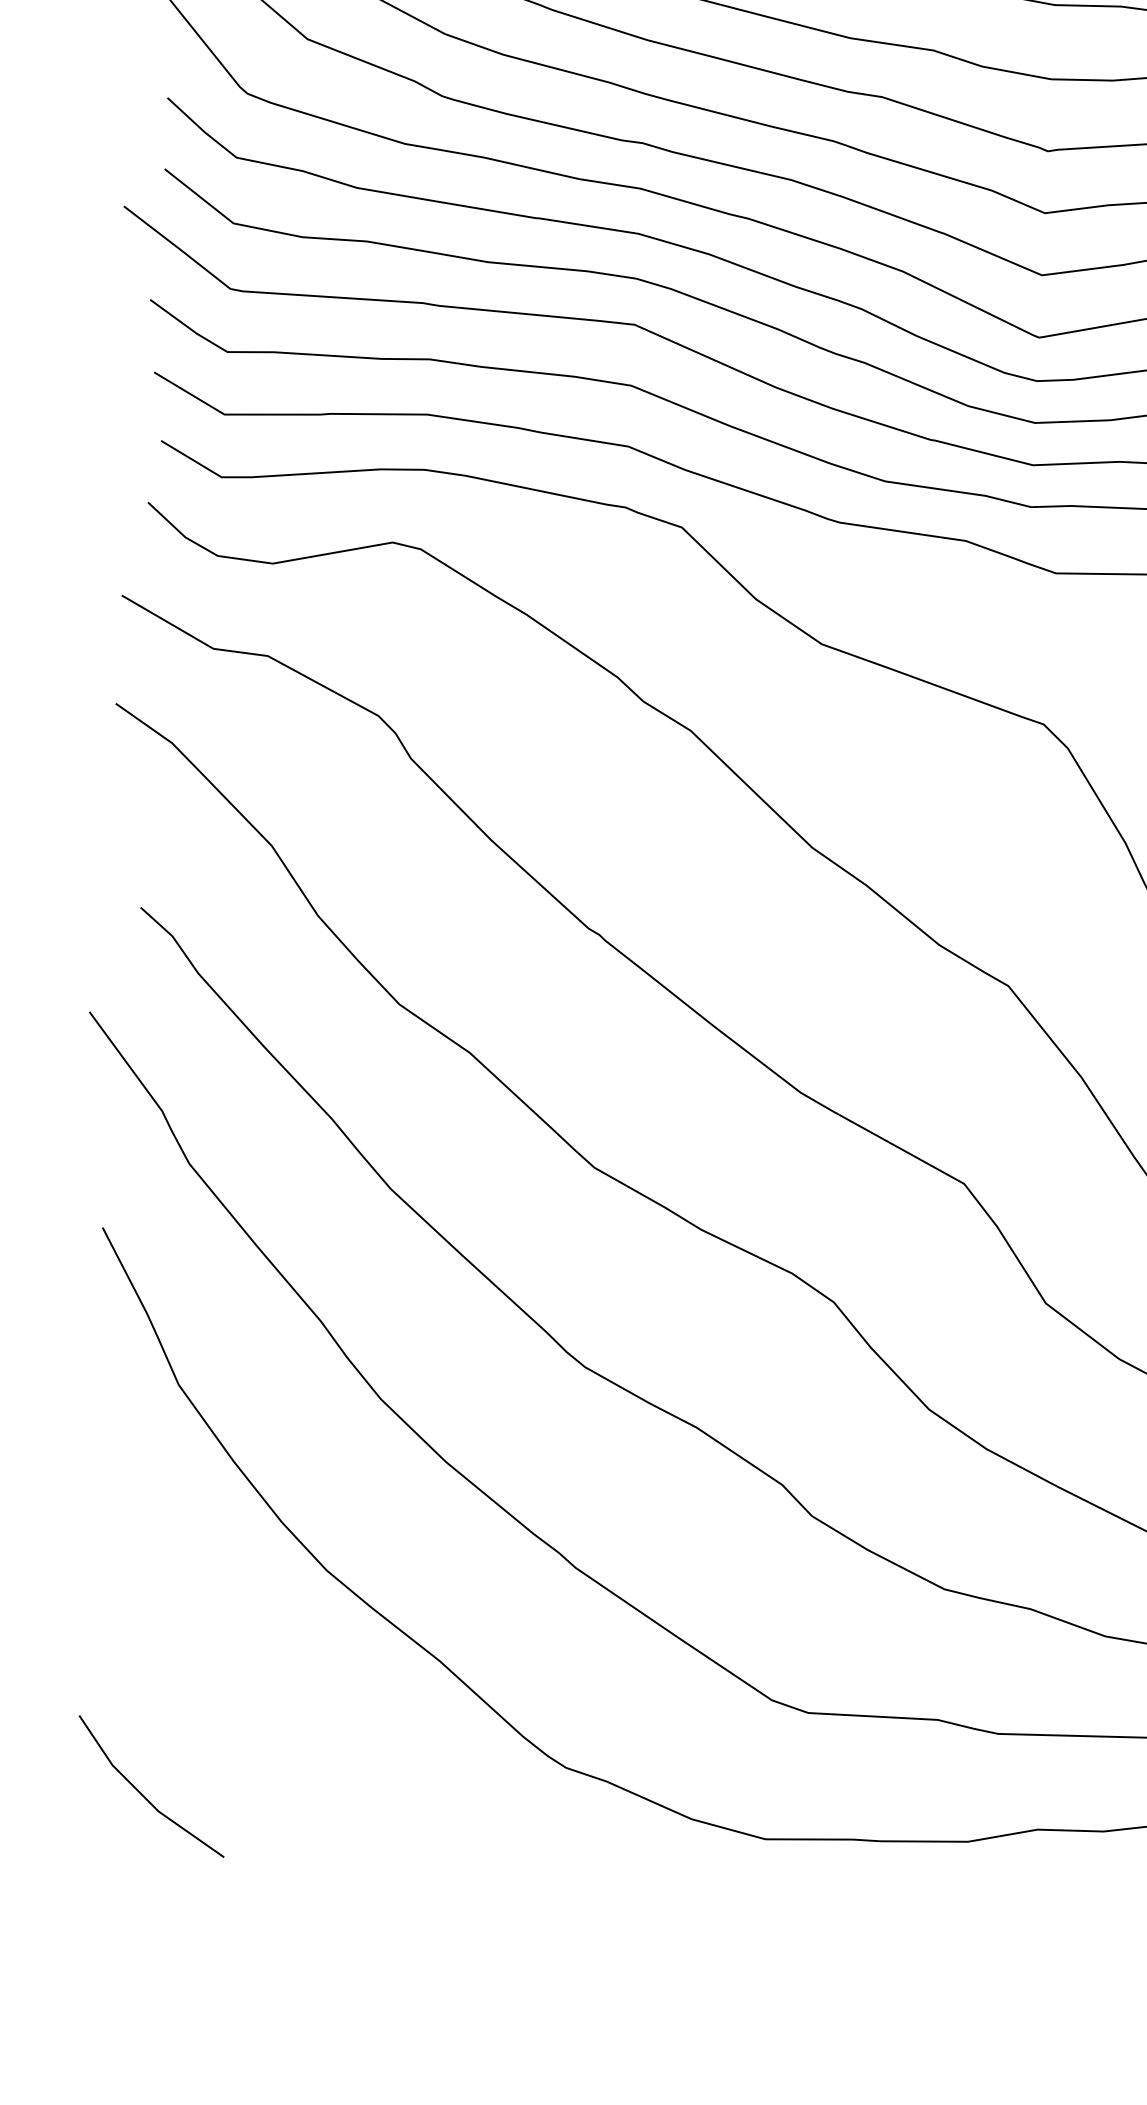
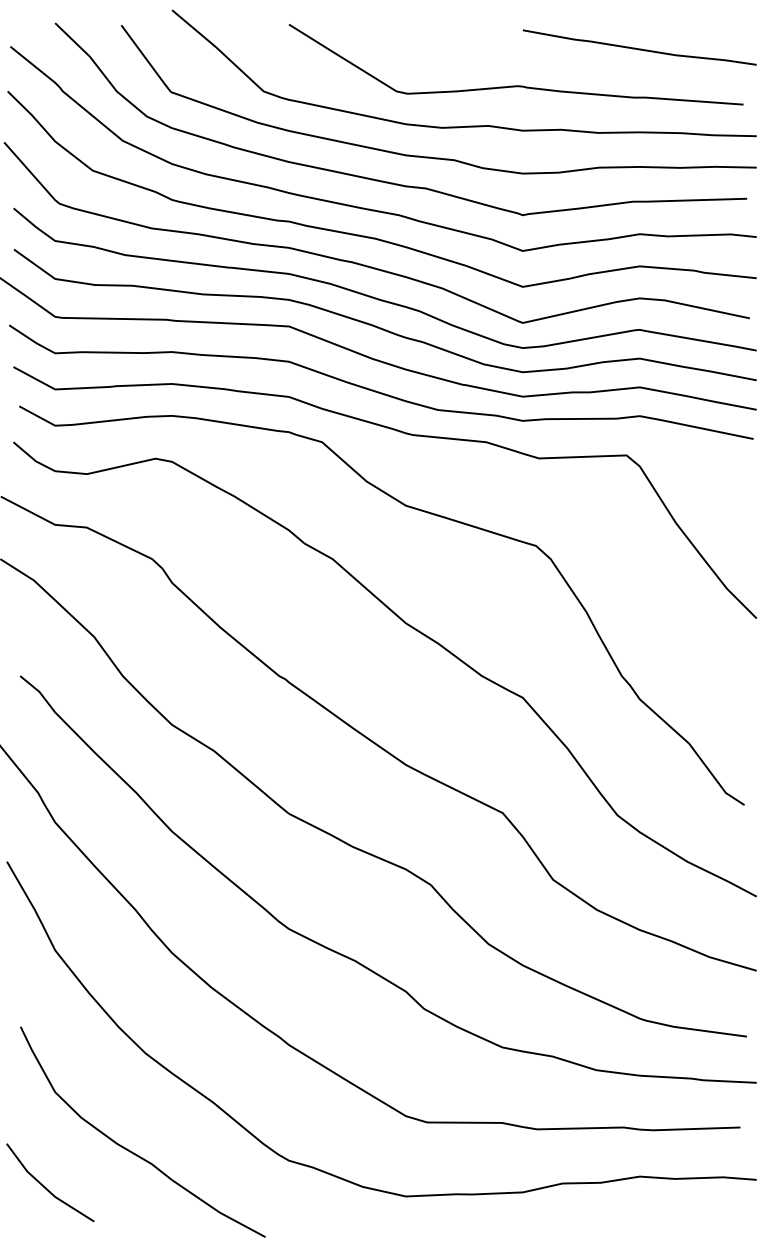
curve: (296, 1739) -> (132, 1151), added

